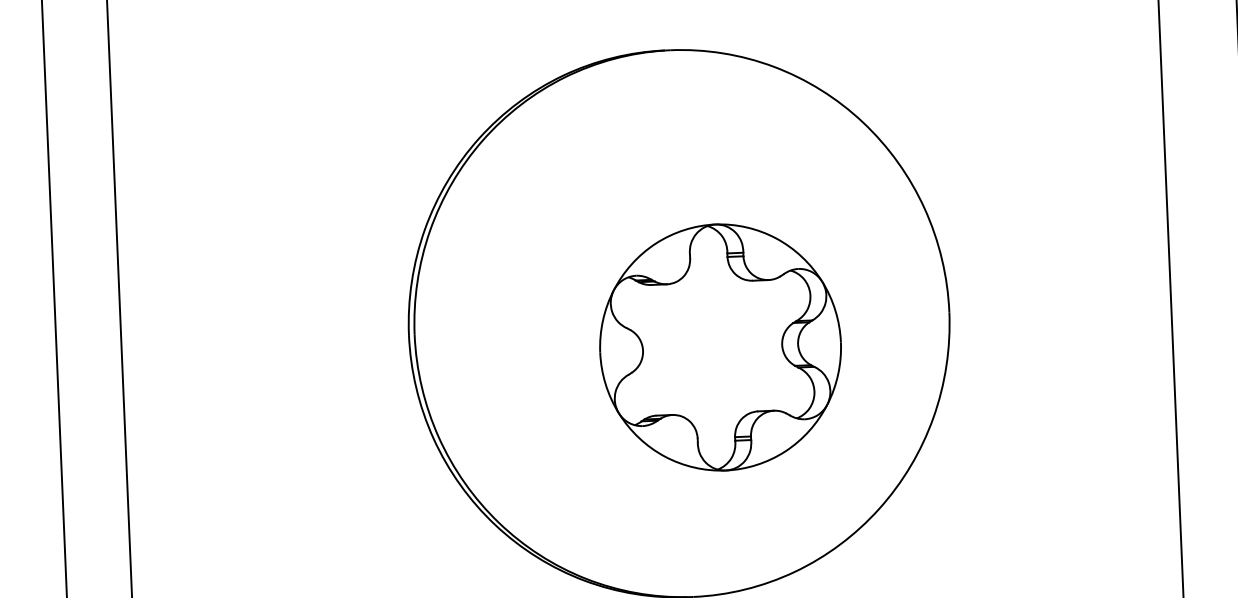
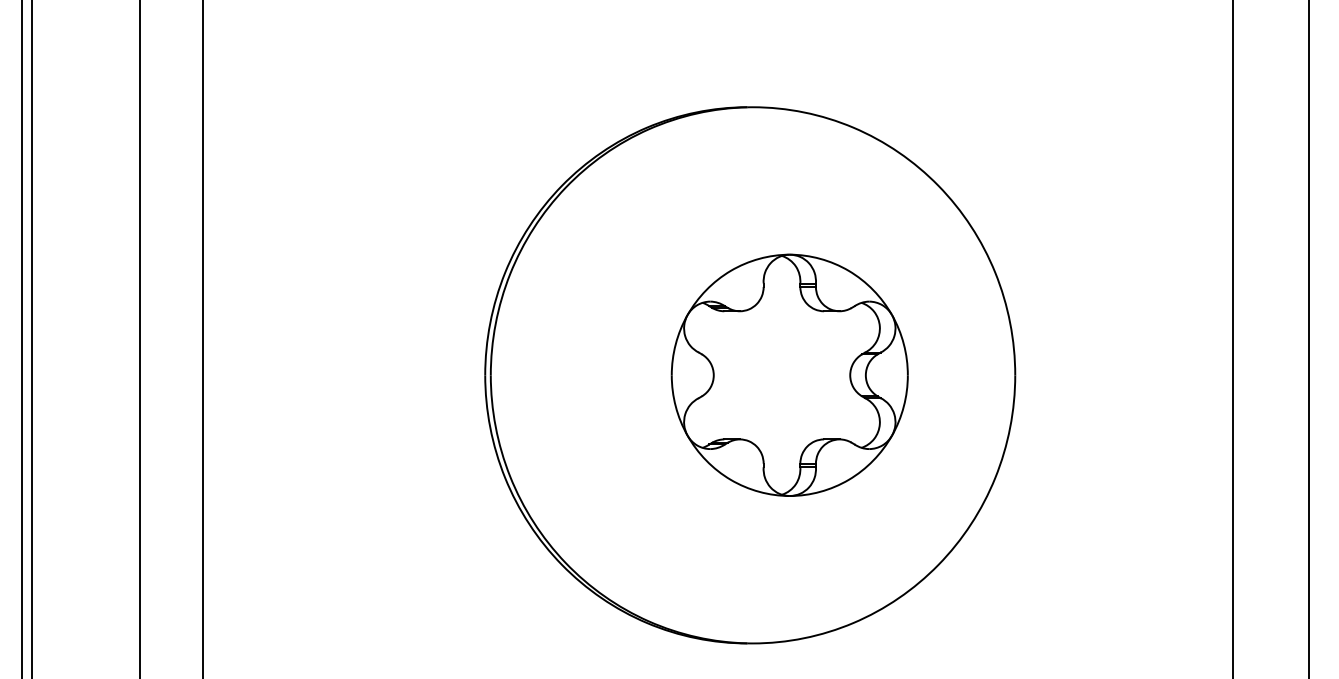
part: (720, 346) -> (789, 374), moved

